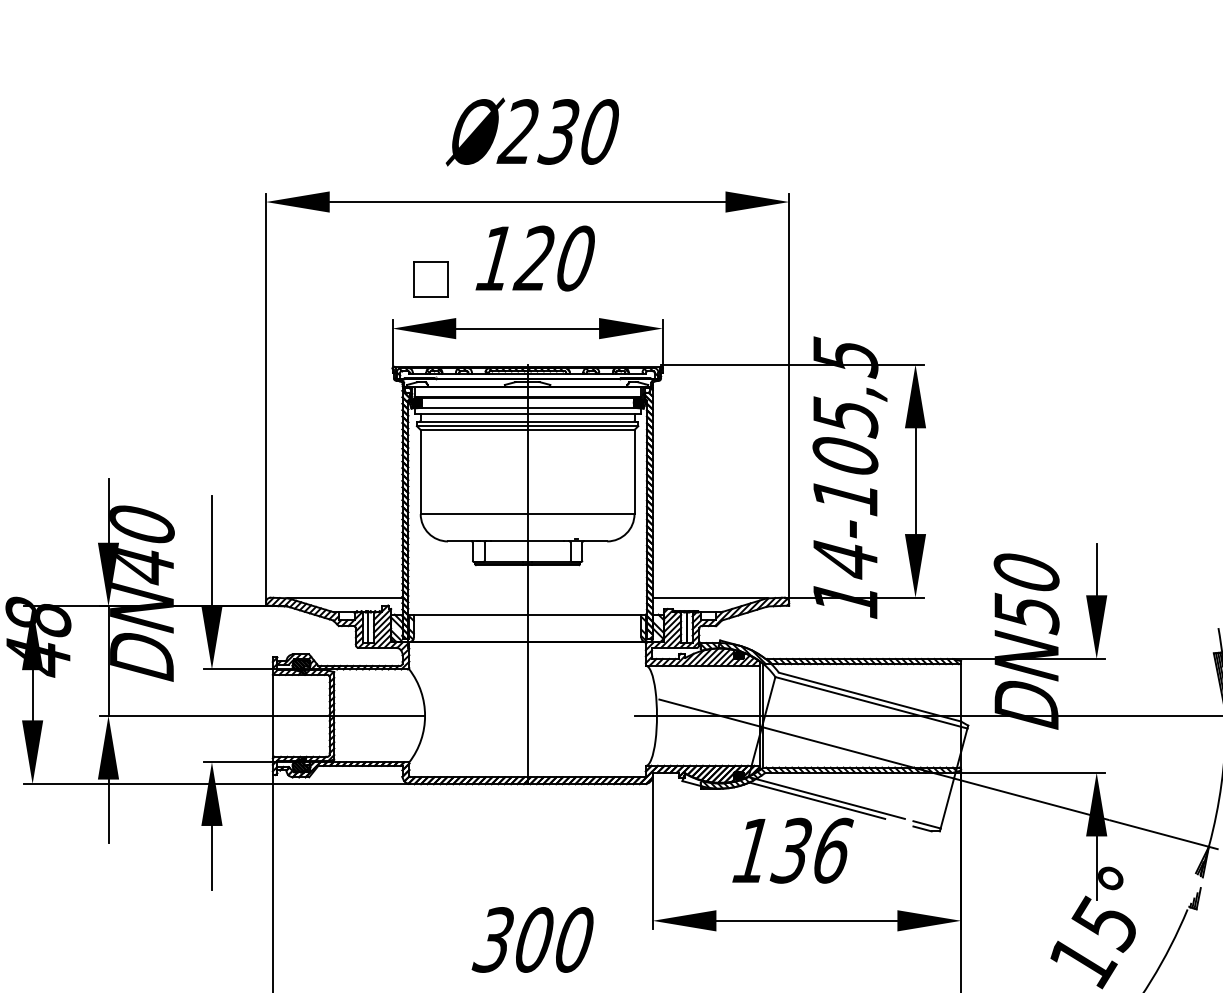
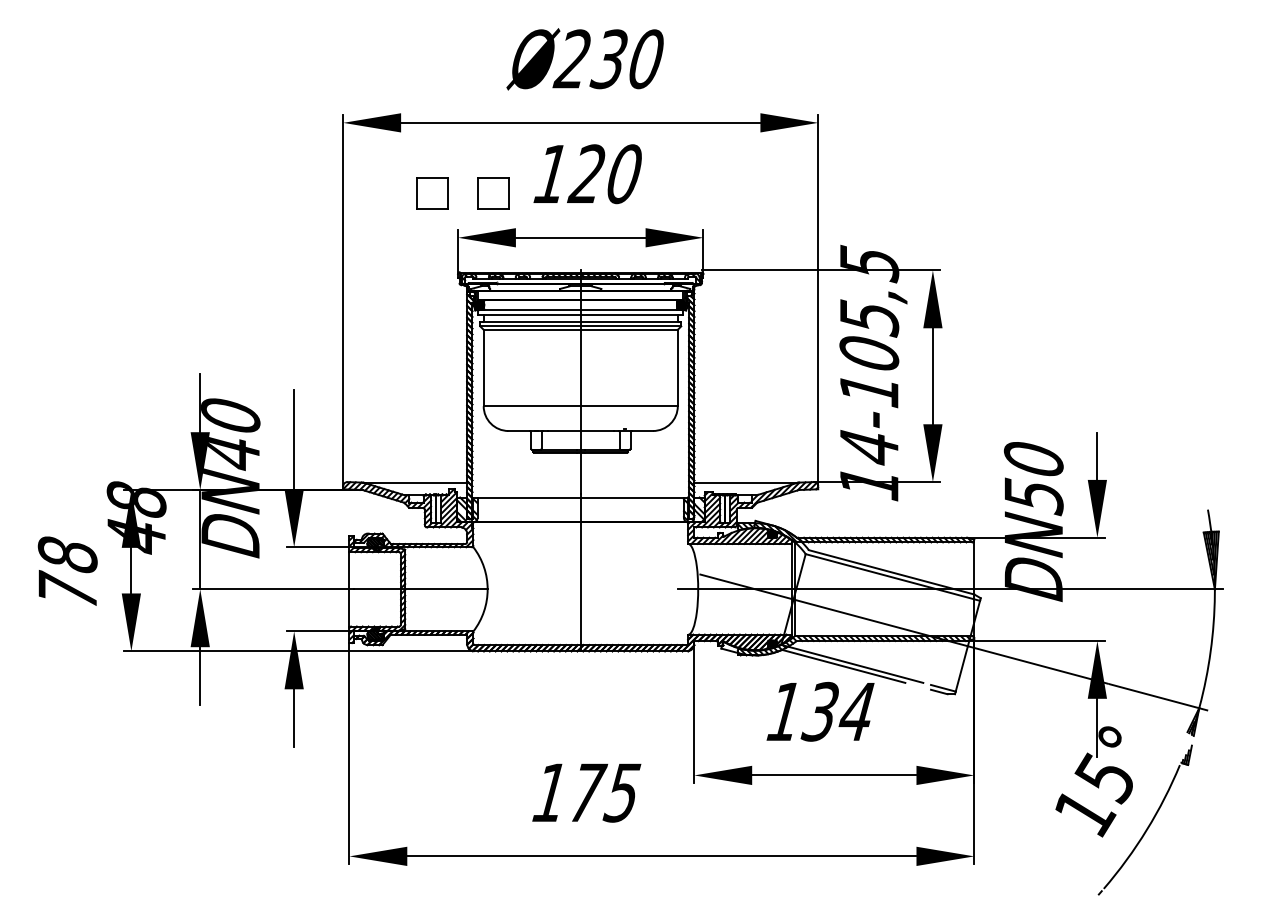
part: (364, 279) -> (432, 193), added
text: (832, 850) -> (857, 711), 136 -> 134
text: (532, 939) -> (585, 792), 300 -> 175

